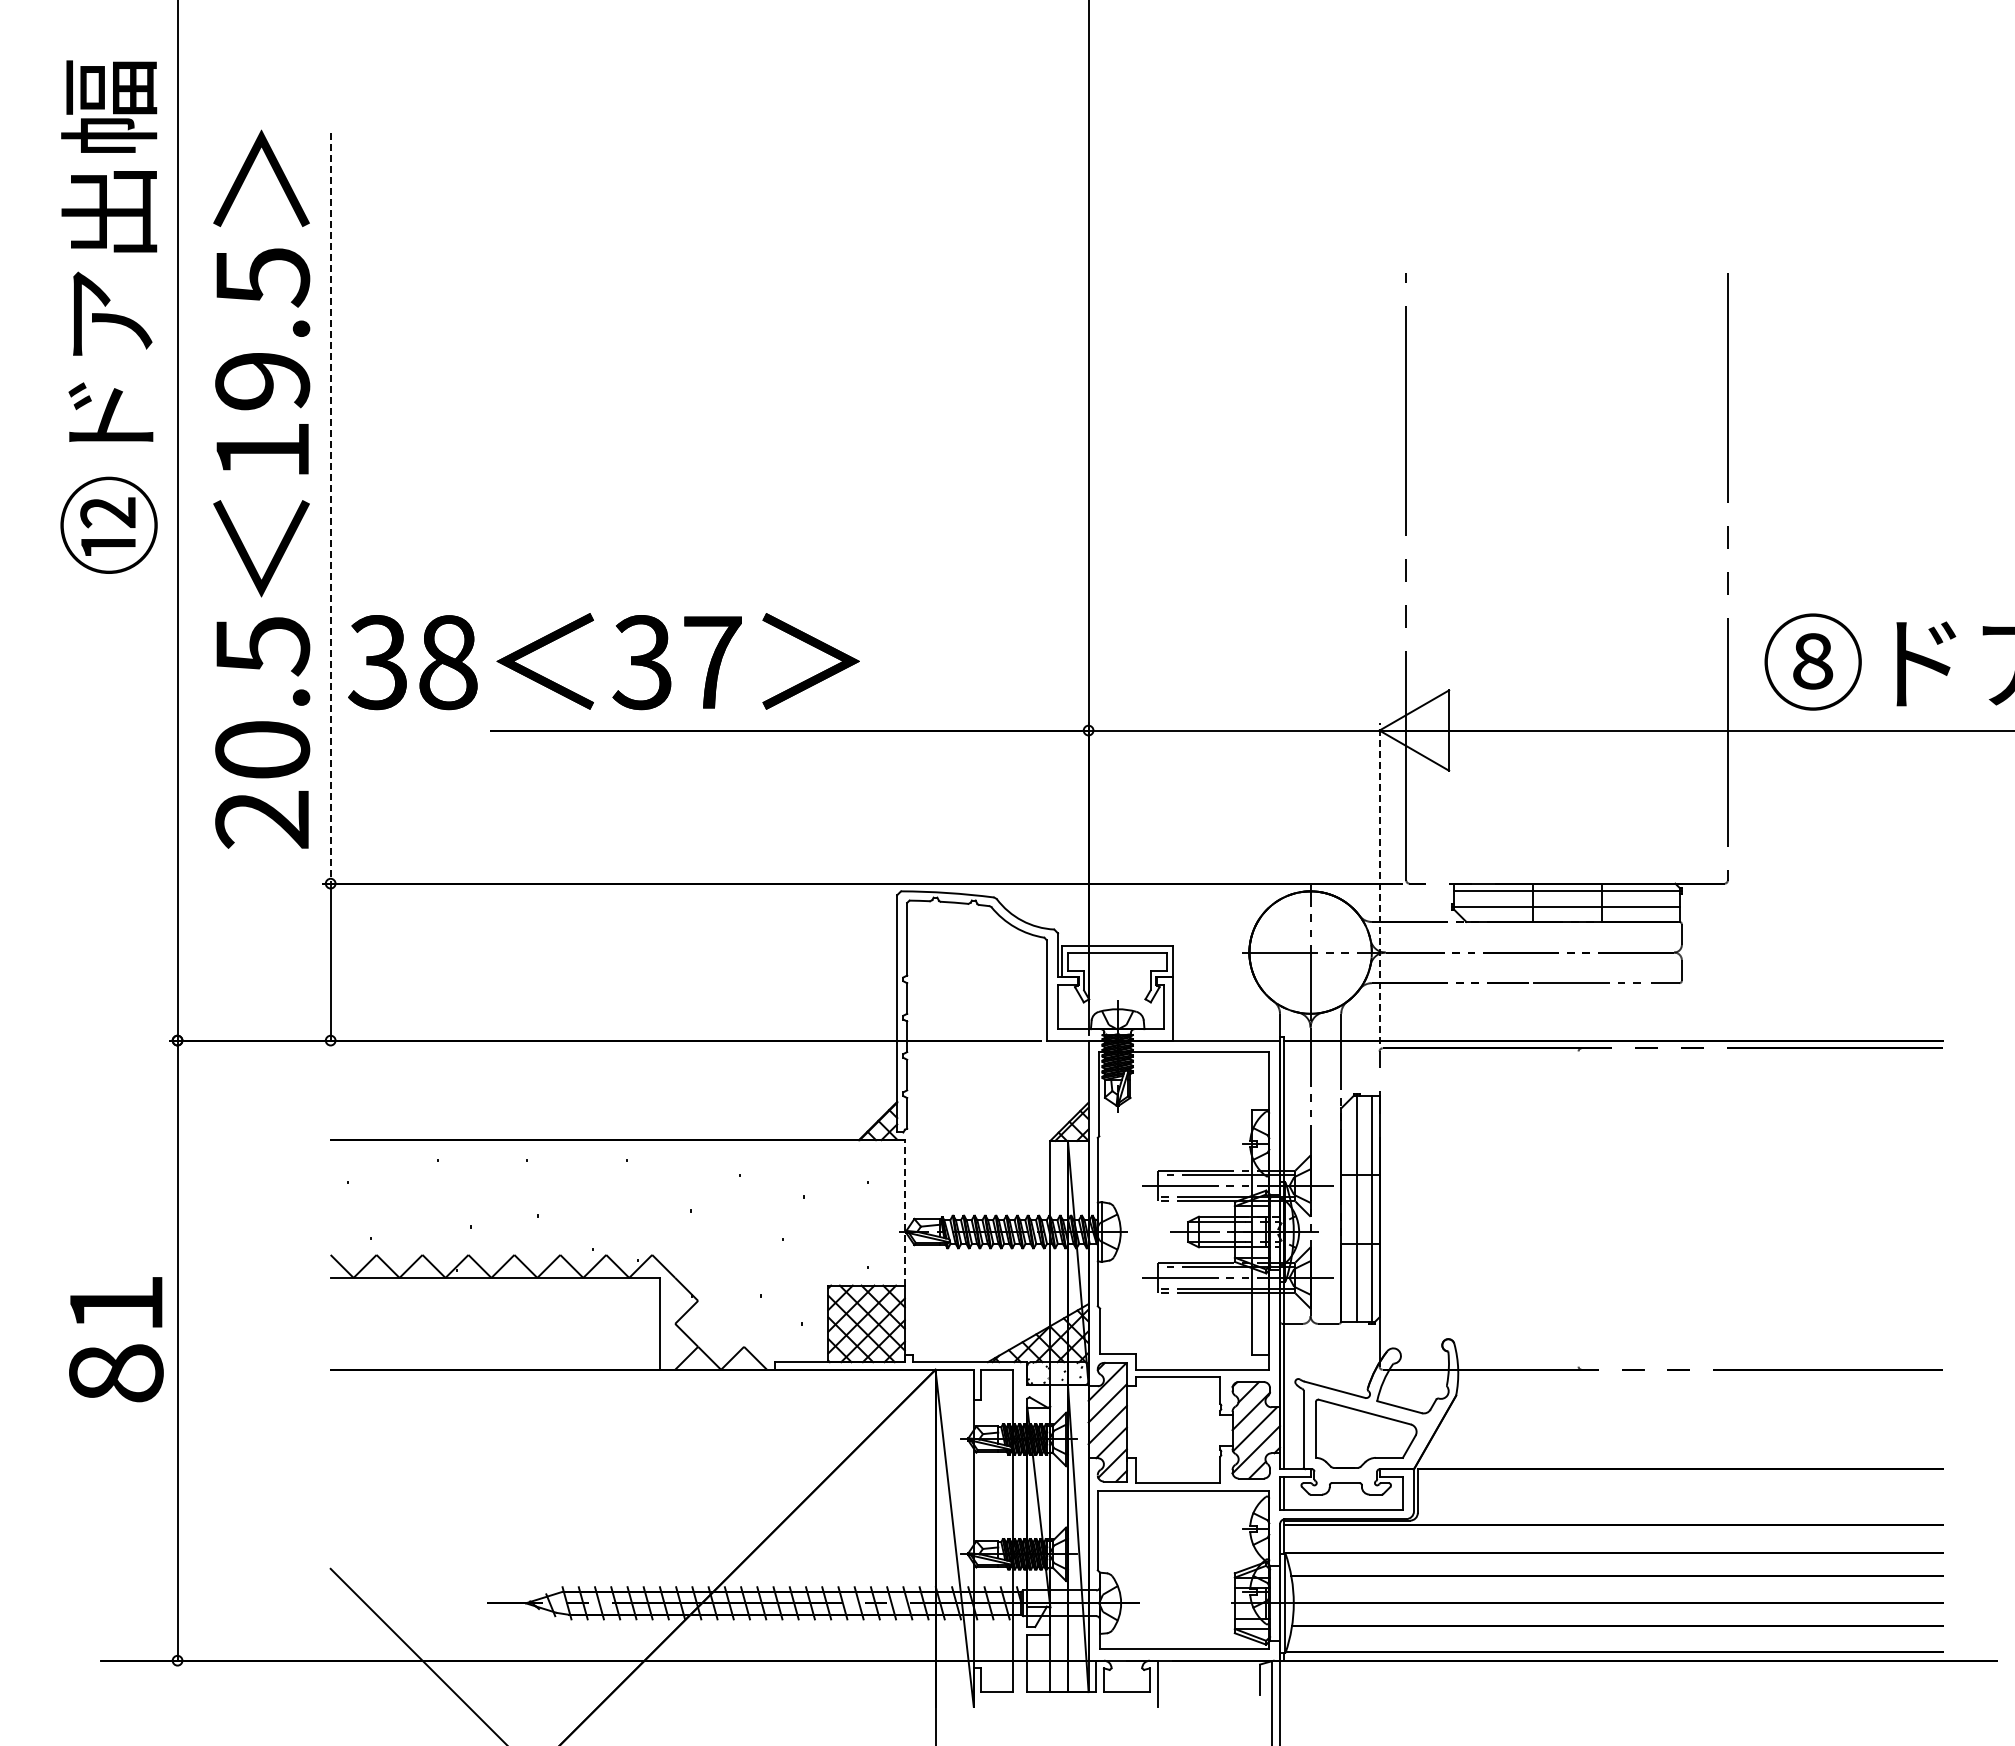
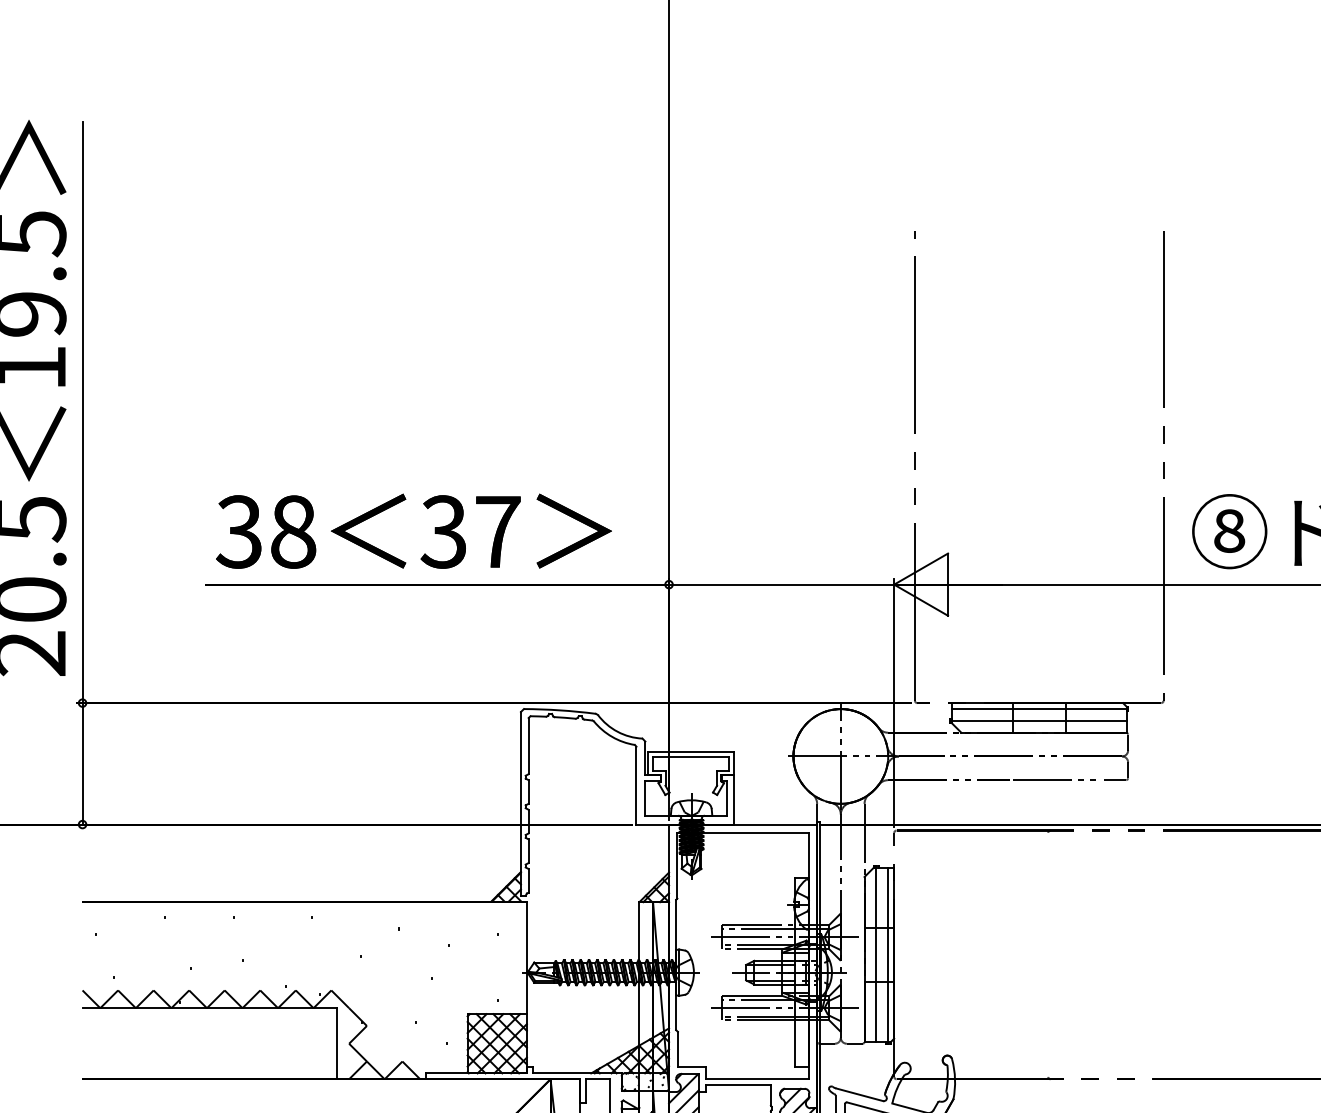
line: (330, 508) -> (82, 412), dashed -> solid
text: (603, 661) -> (413, 531), moved
line: (1379, 882) -> (894, 702), dashed -> solid
line: (904, 1212) -> (526, 957), dashed -> solid

